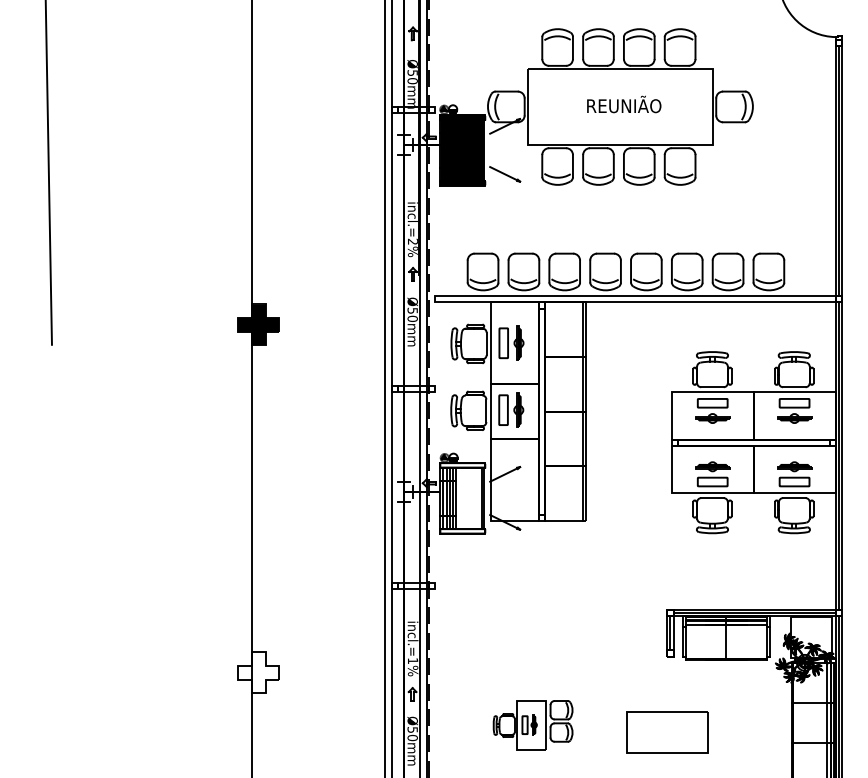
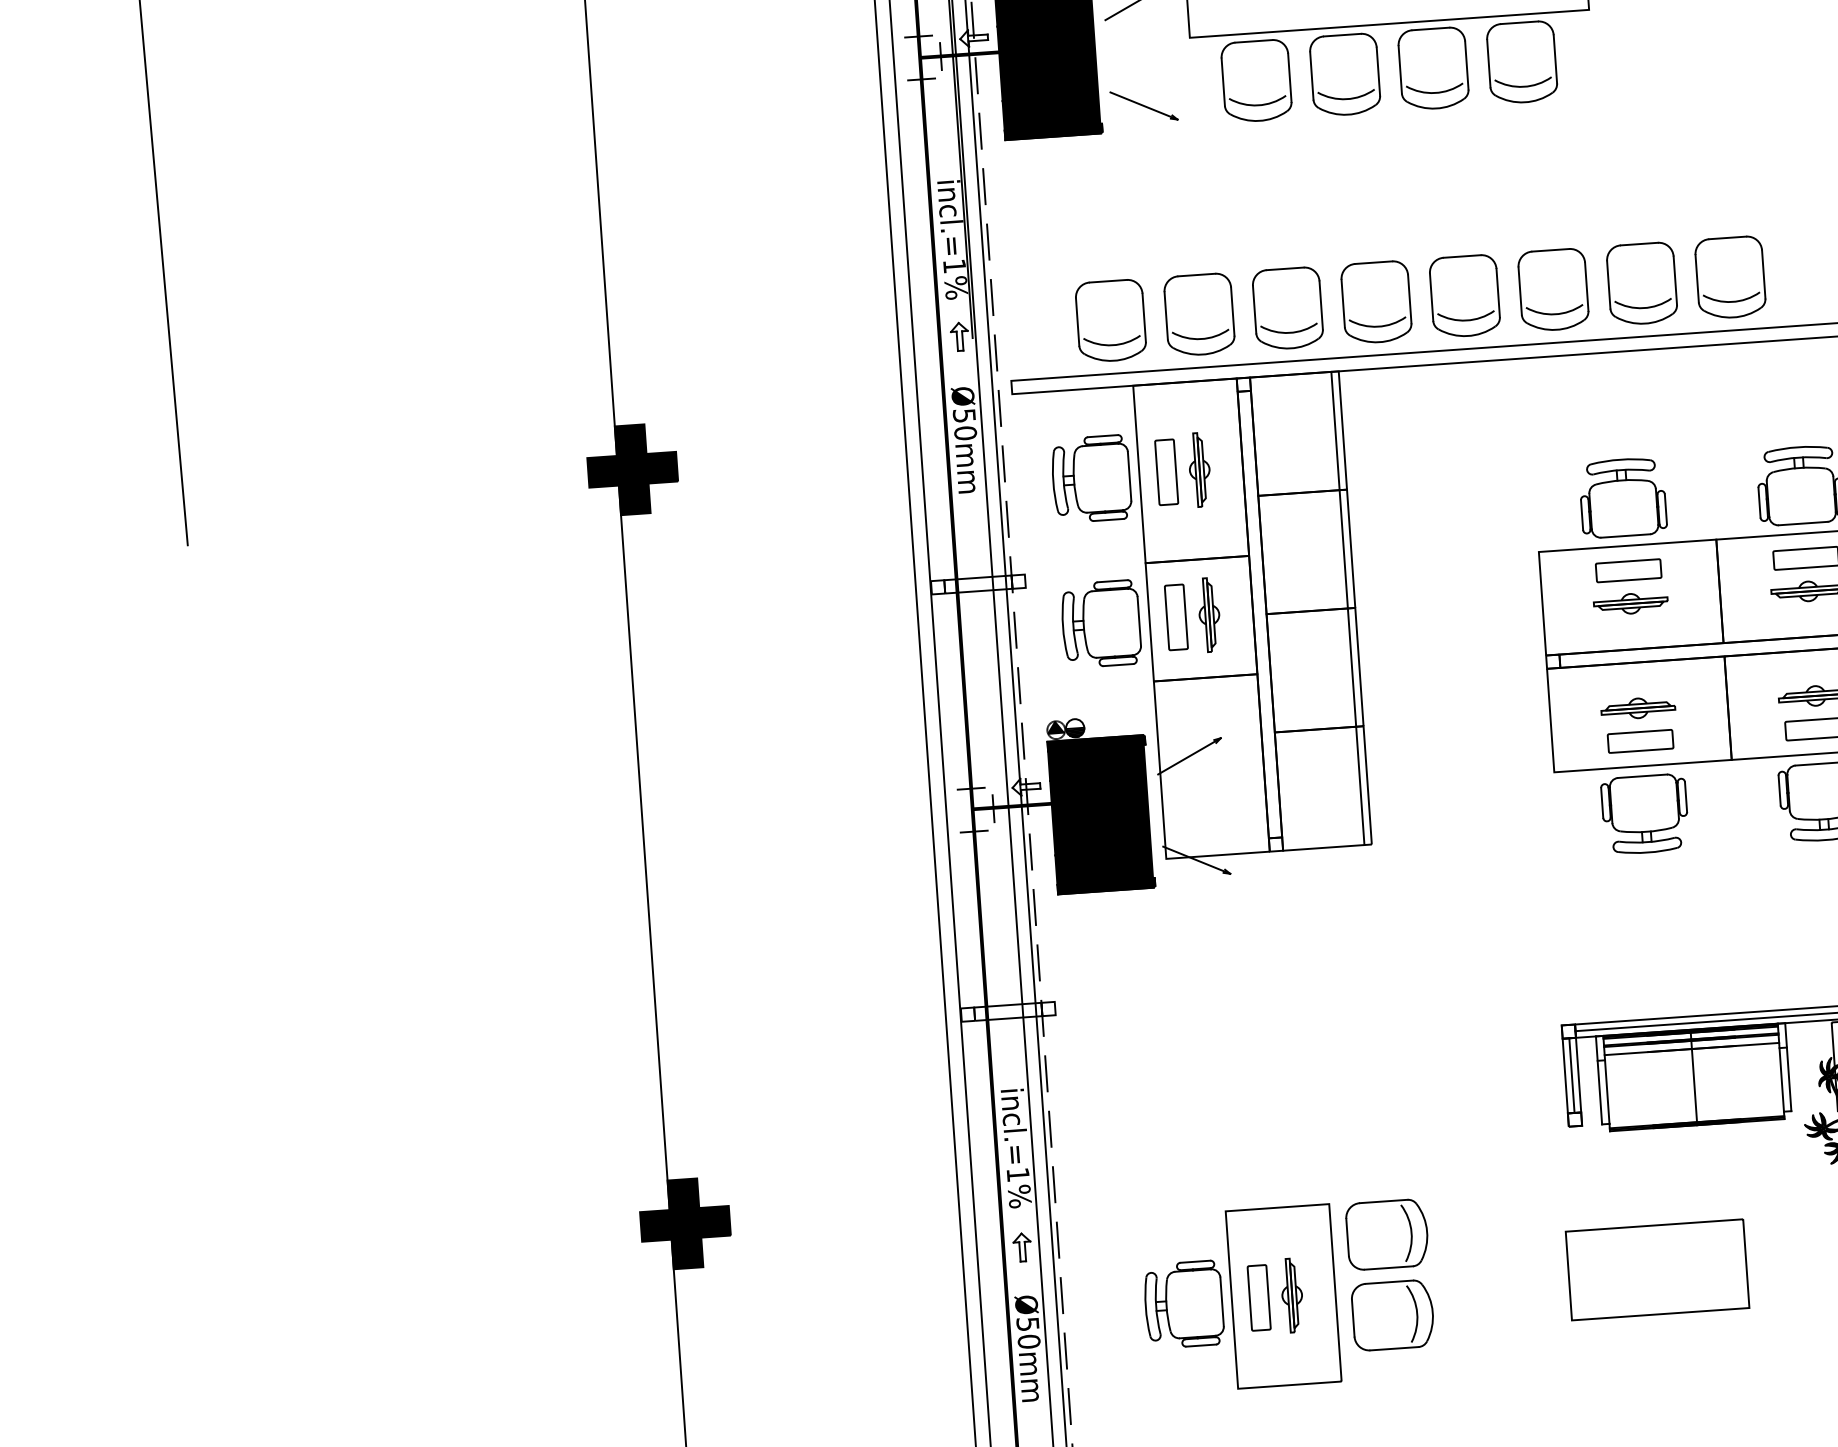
text: (412, 241) -> (953, 265), incl.=2%%% -> incl.=1%%%
fill: (462, 498) -> (1100, 815), added
fill: (258, 672) -> (684, 1223), added
part: (532, 724) -> (1286, 1294), size x1.67
part: (667, 732) -> (1657, 1270), moved

